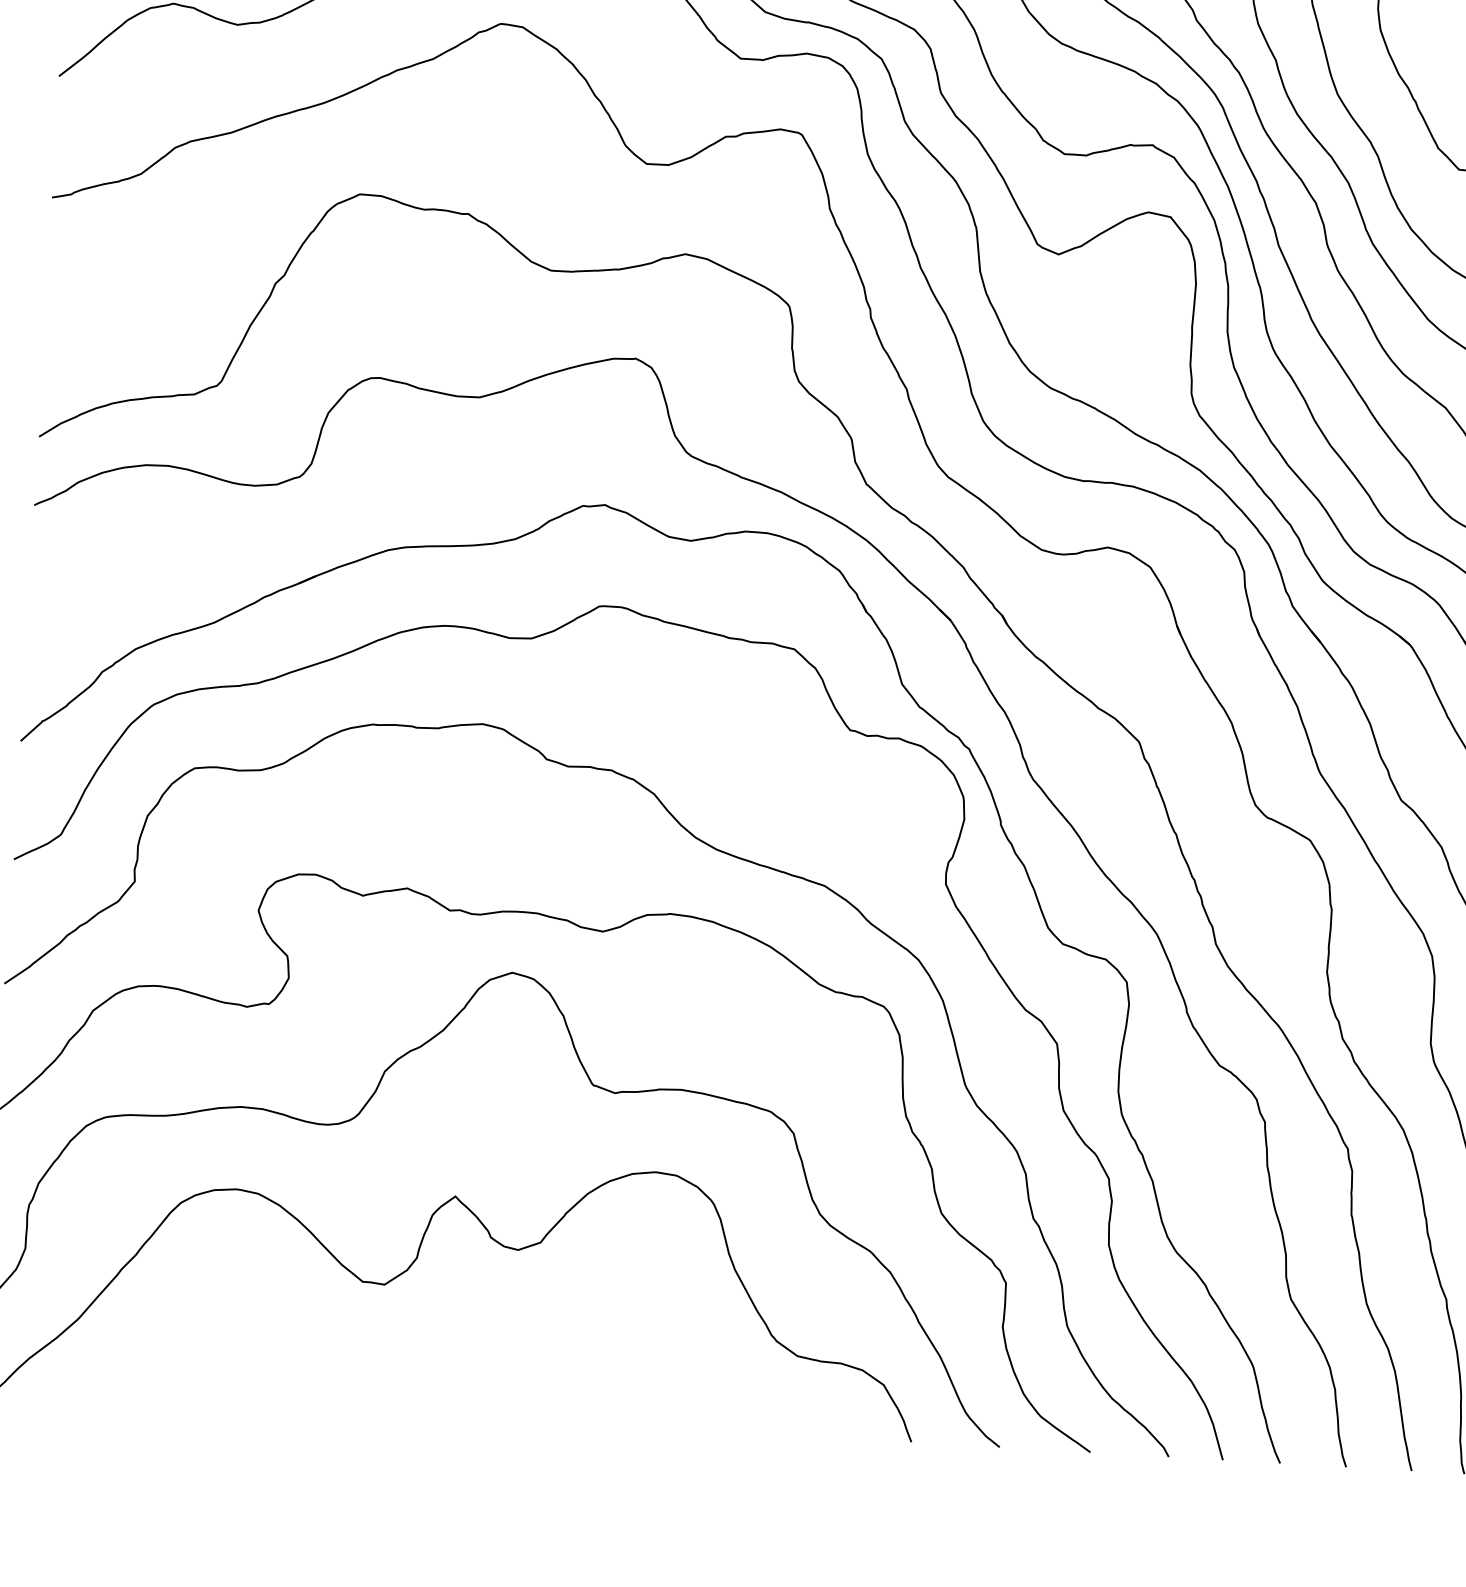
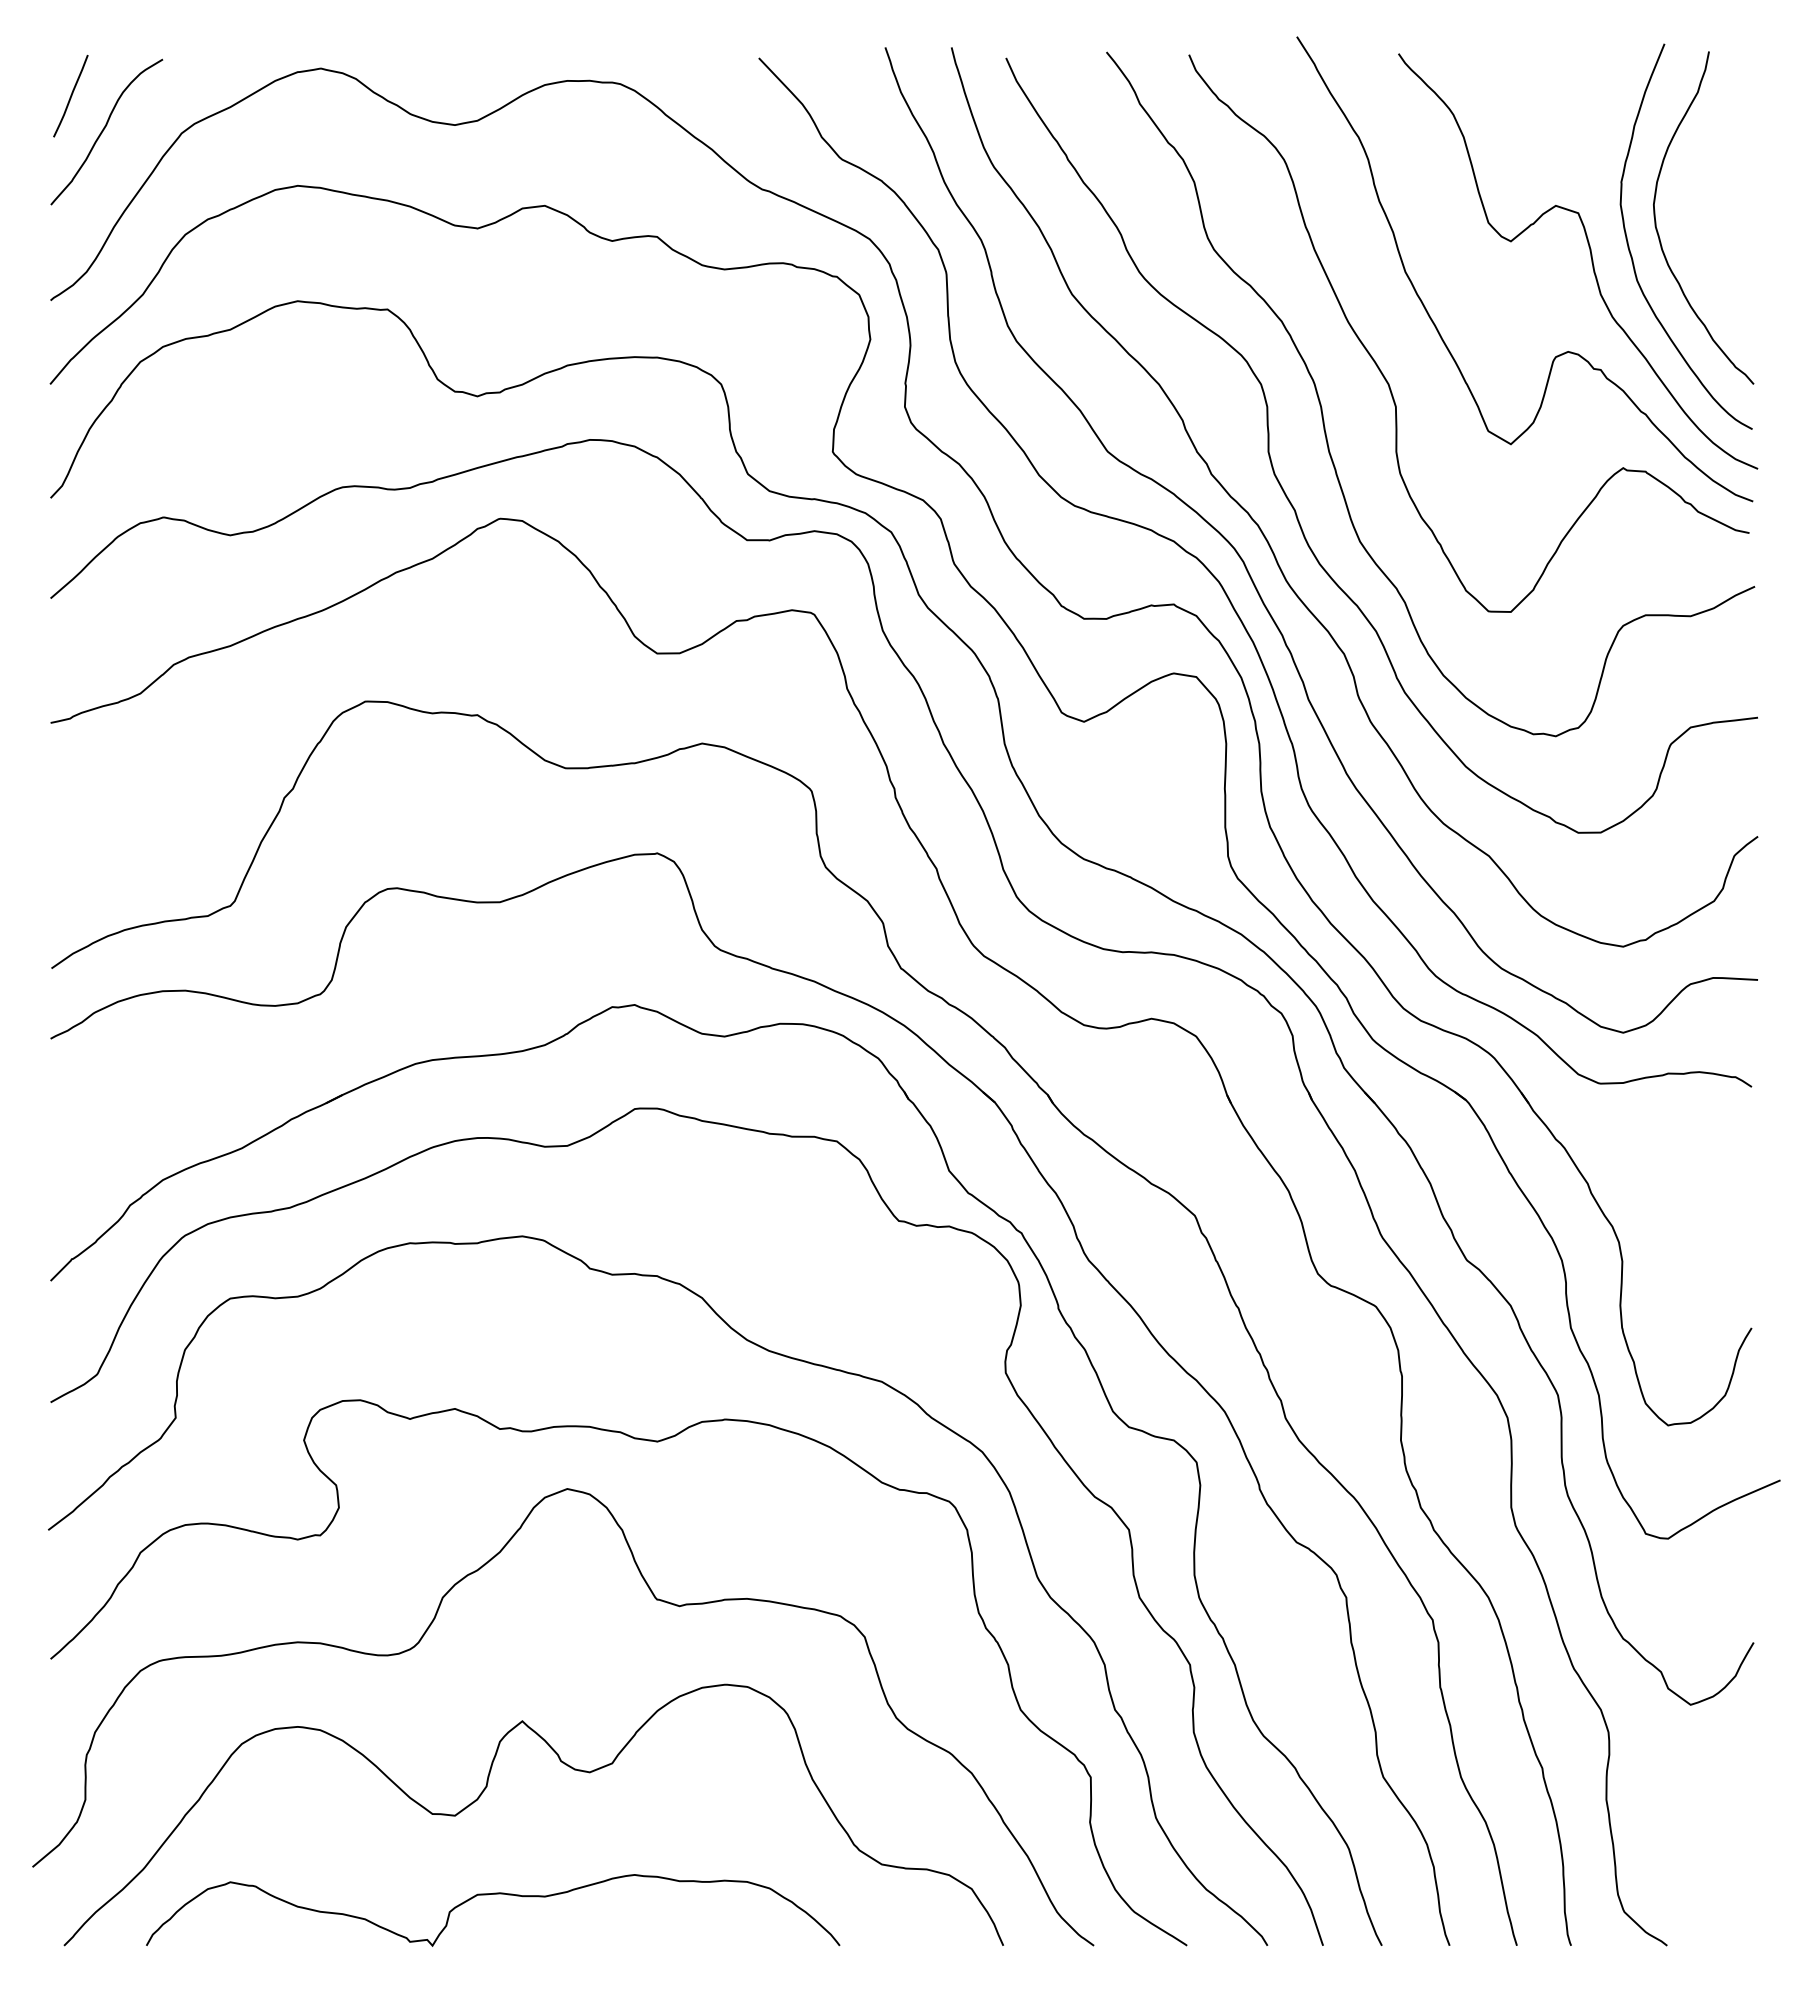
curve: (417, 1363) -> (493, 1894), added

